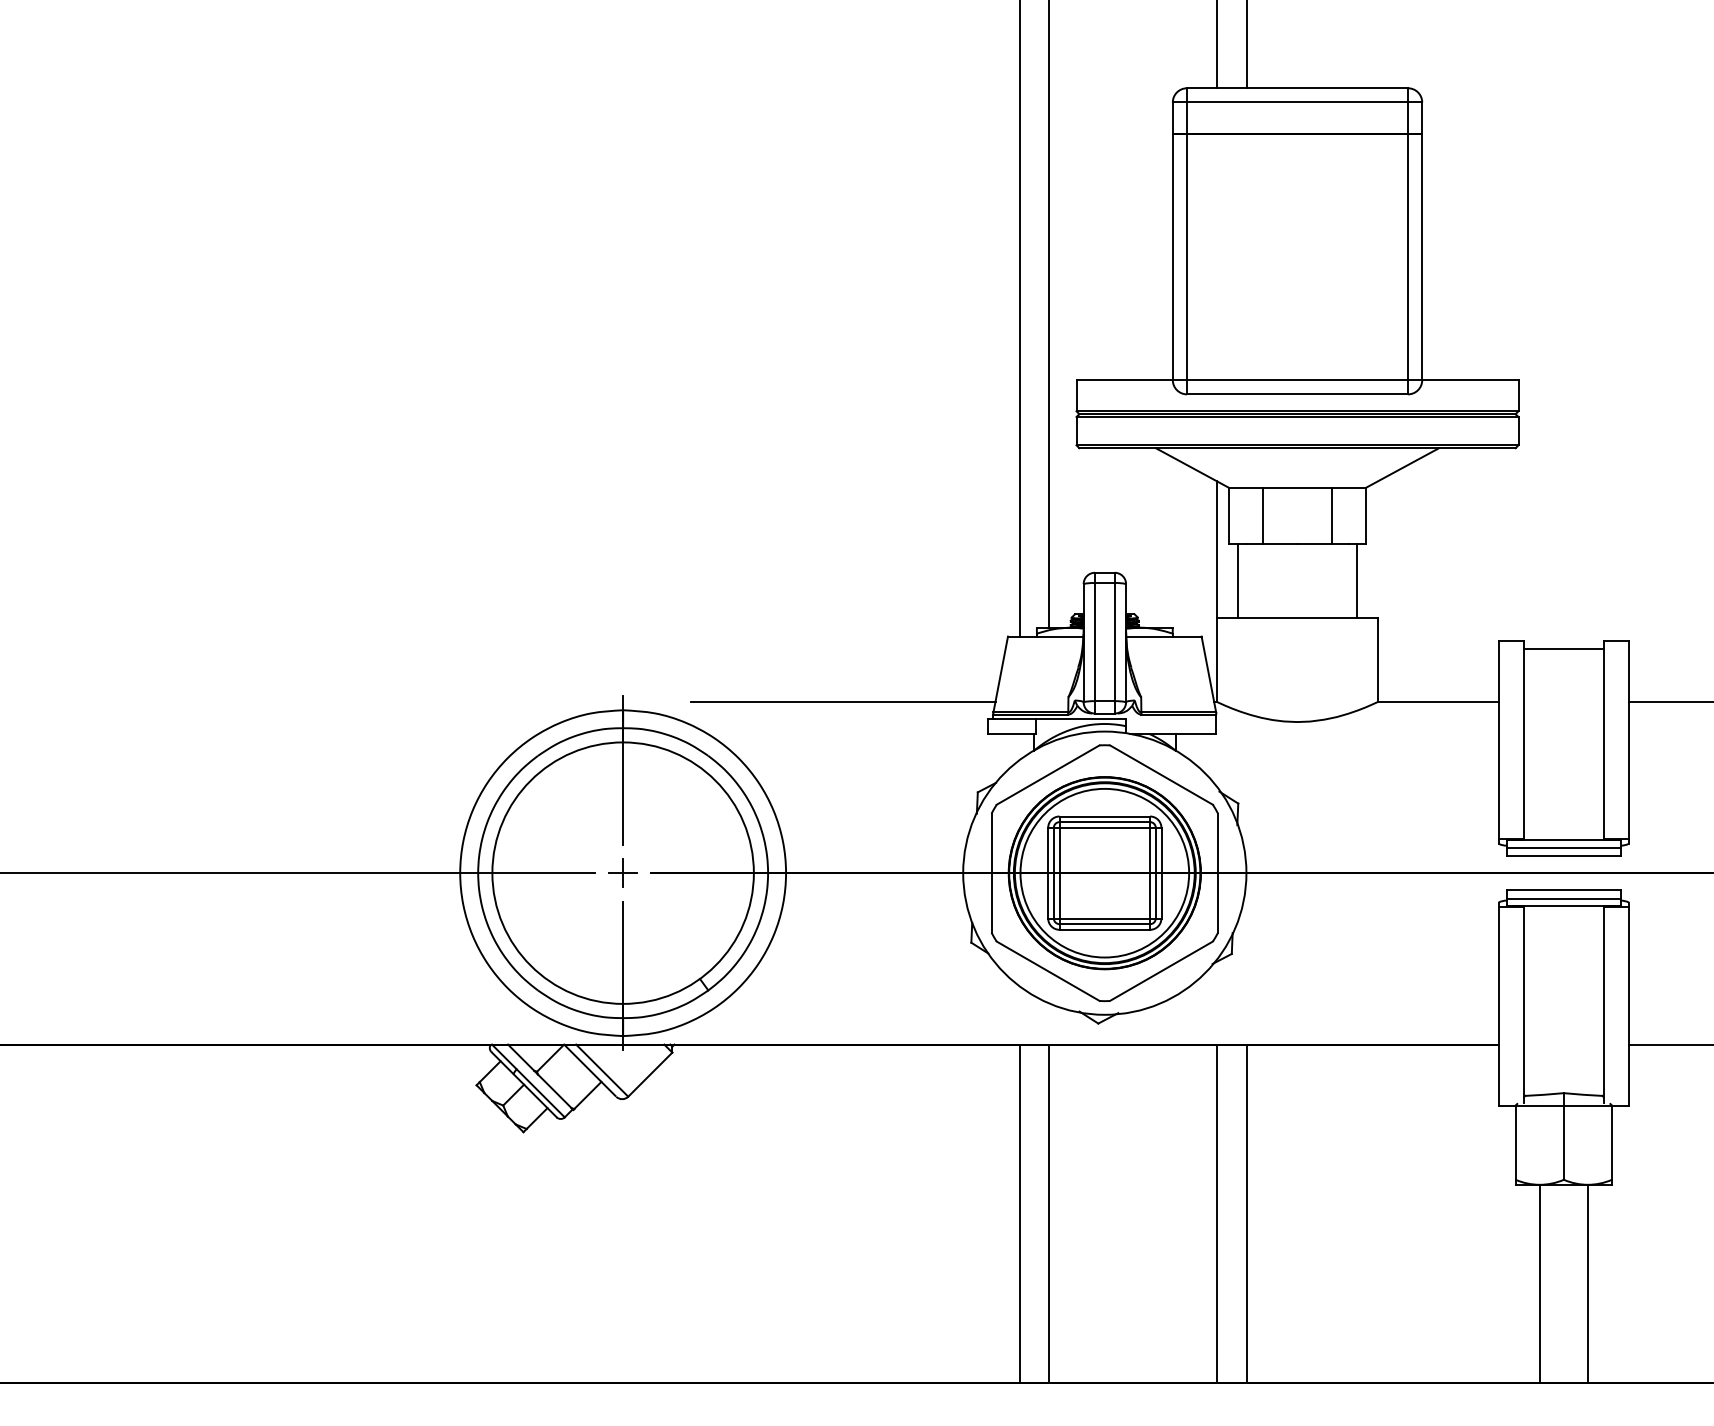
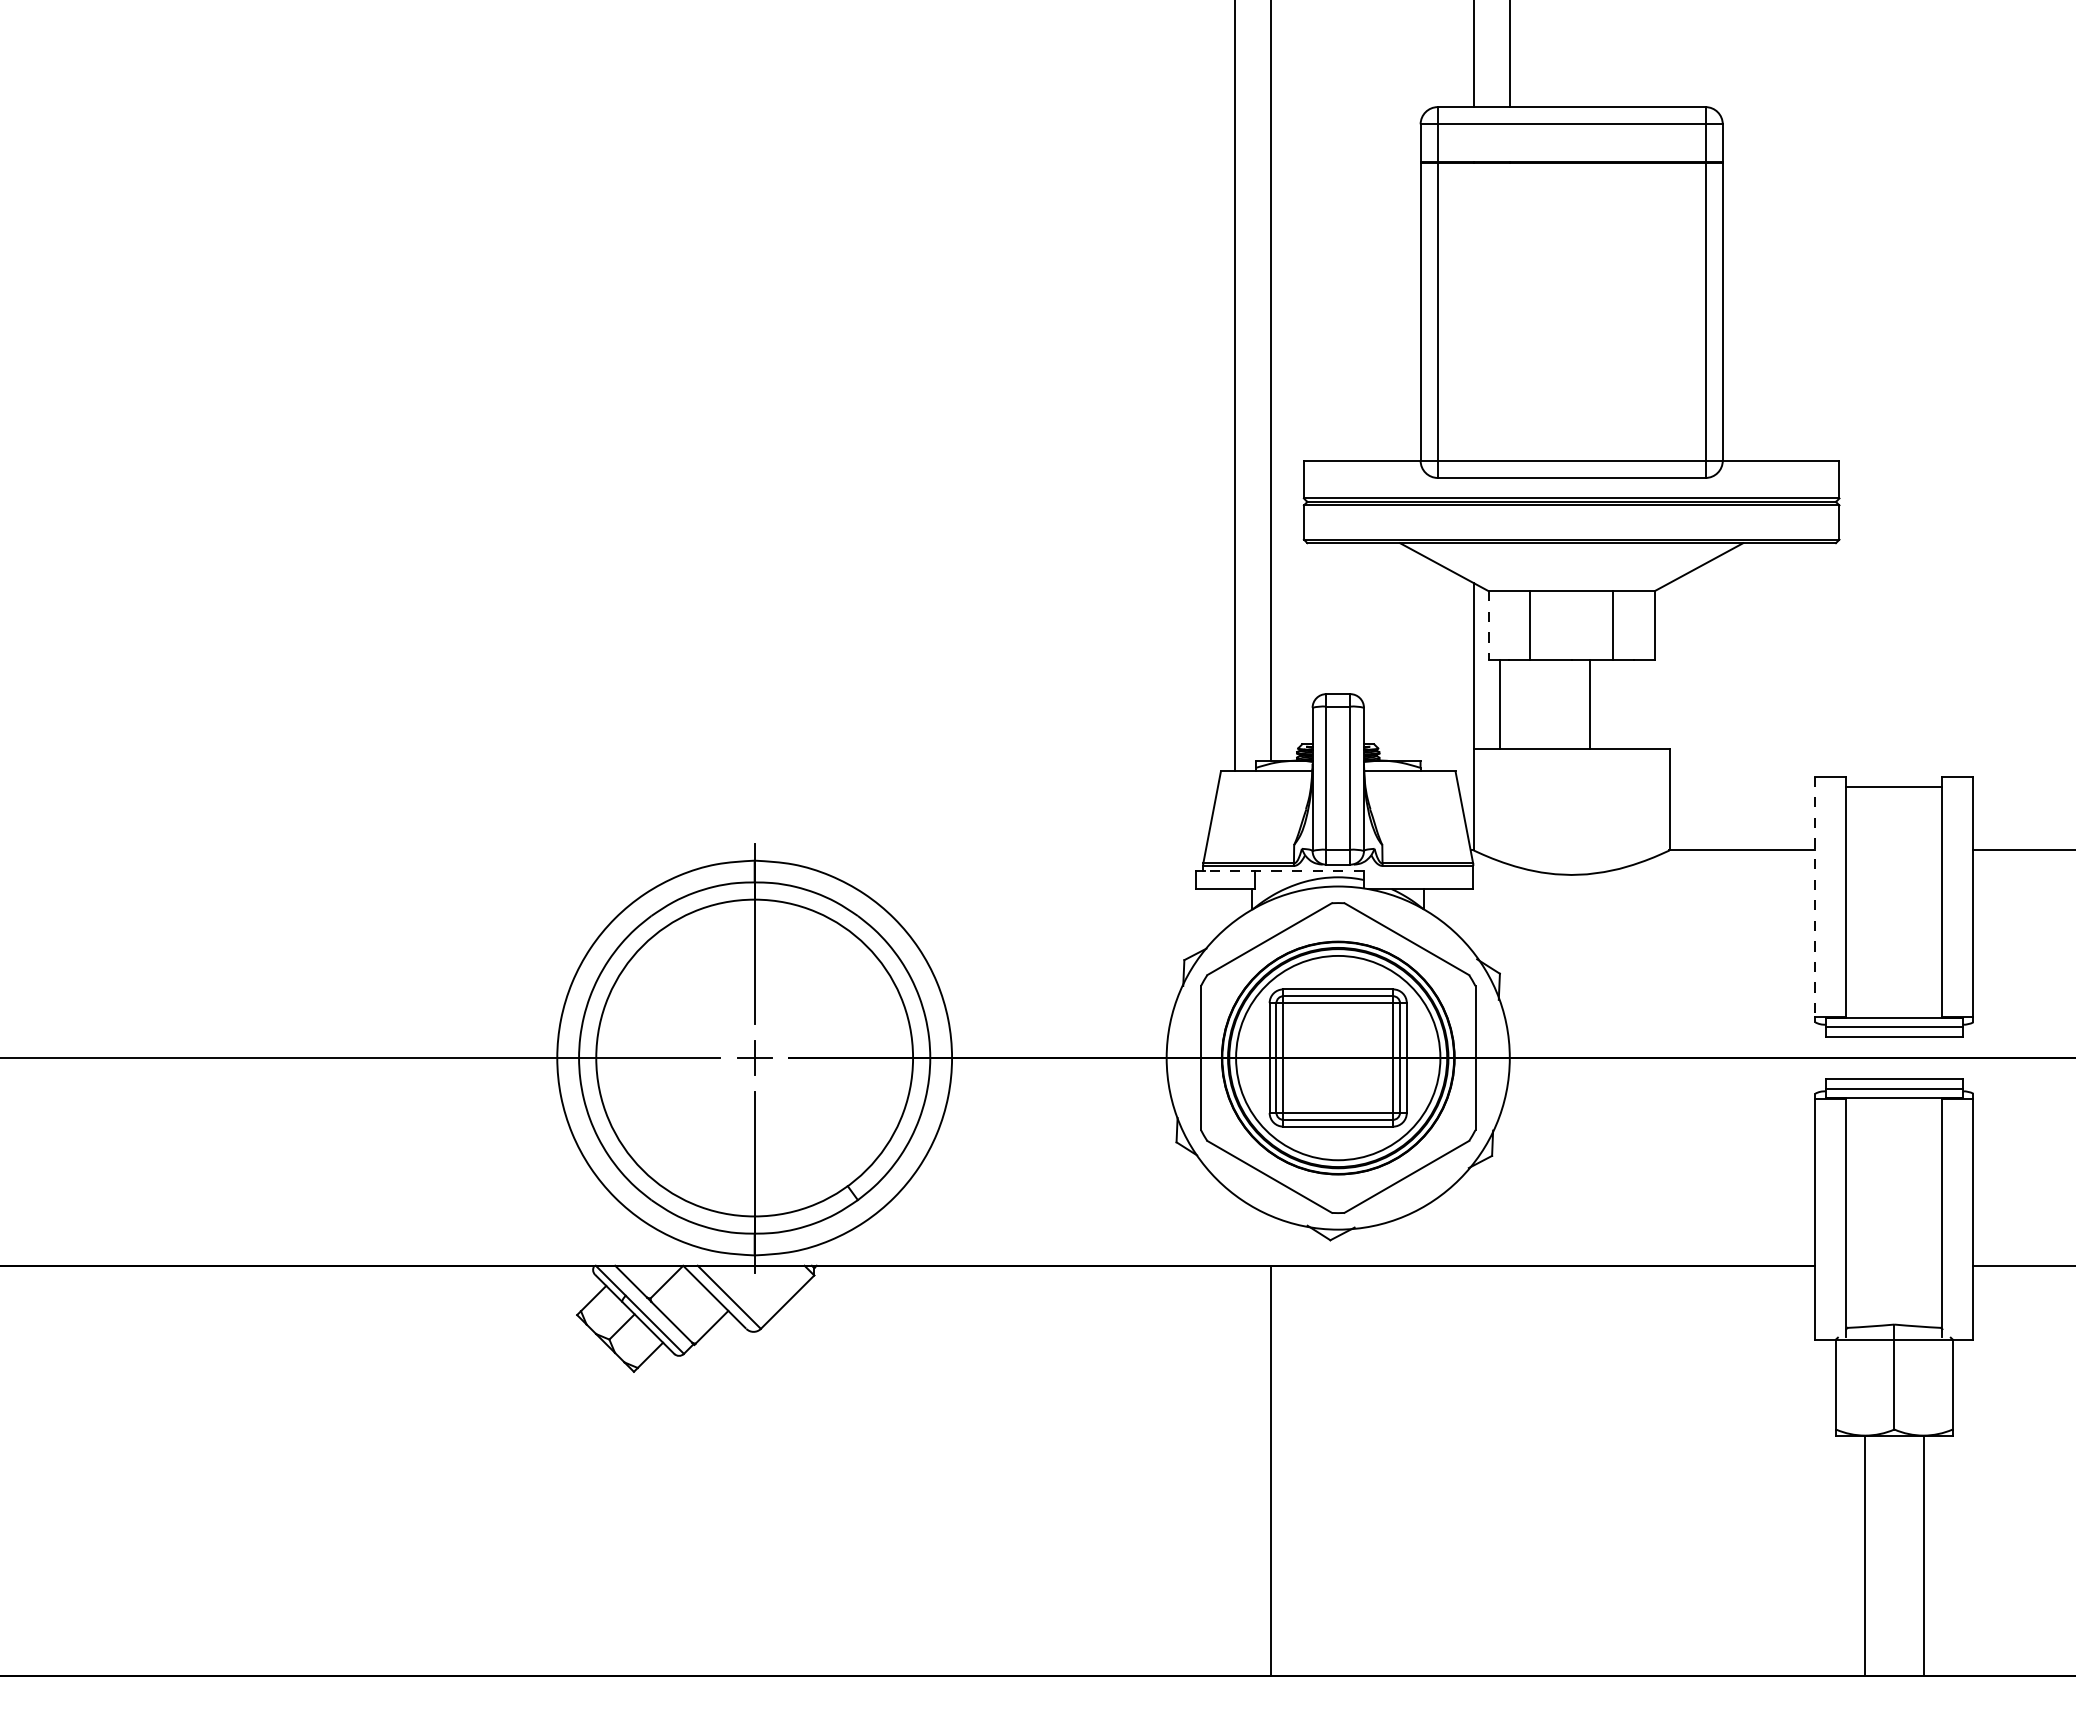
line: (1228, 516) -> (1488, 626), solid -> dashed
line: (1356, 581) -> (1589, 704), moved
line: (843, 701) -> (1021, 850), removed
line: (1060, 718) -> (1284, 870), solid -> dashed
line: (1498, 740) -> (1815, 897), solid -> dashed
line: (1020, 1213) -> (1235, 1470), removed
line: (1217, 1213) -> (1474, 1470), removed
line: (1246, 1213) -> (1509, 1470), removed

